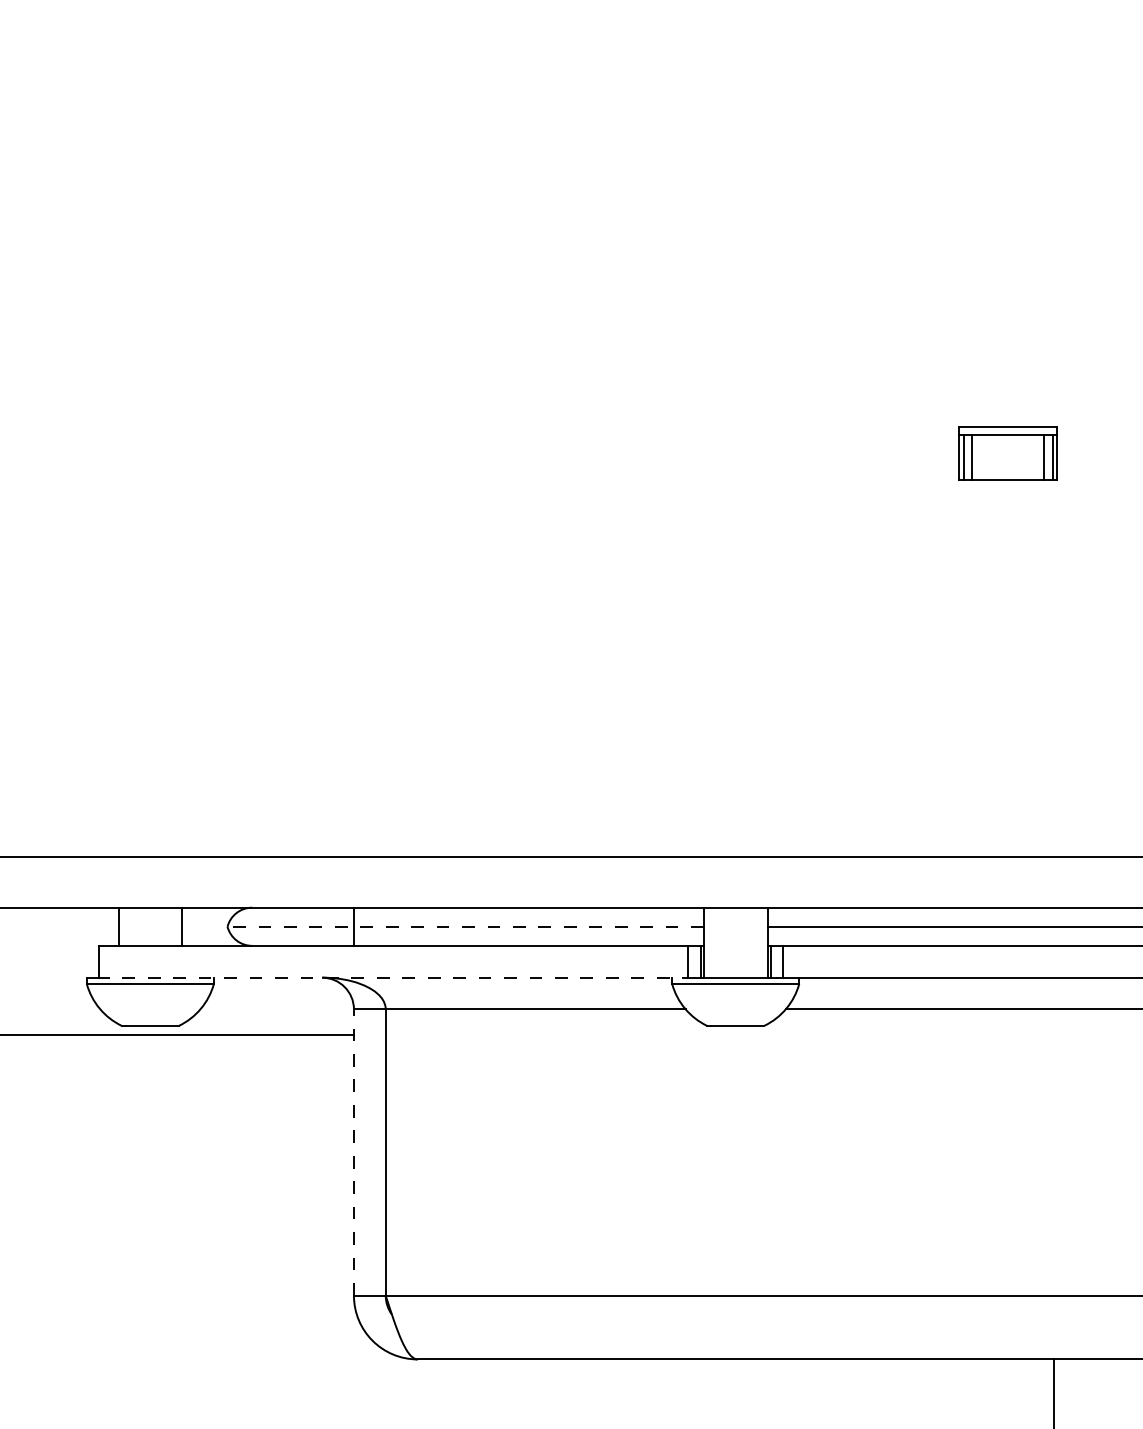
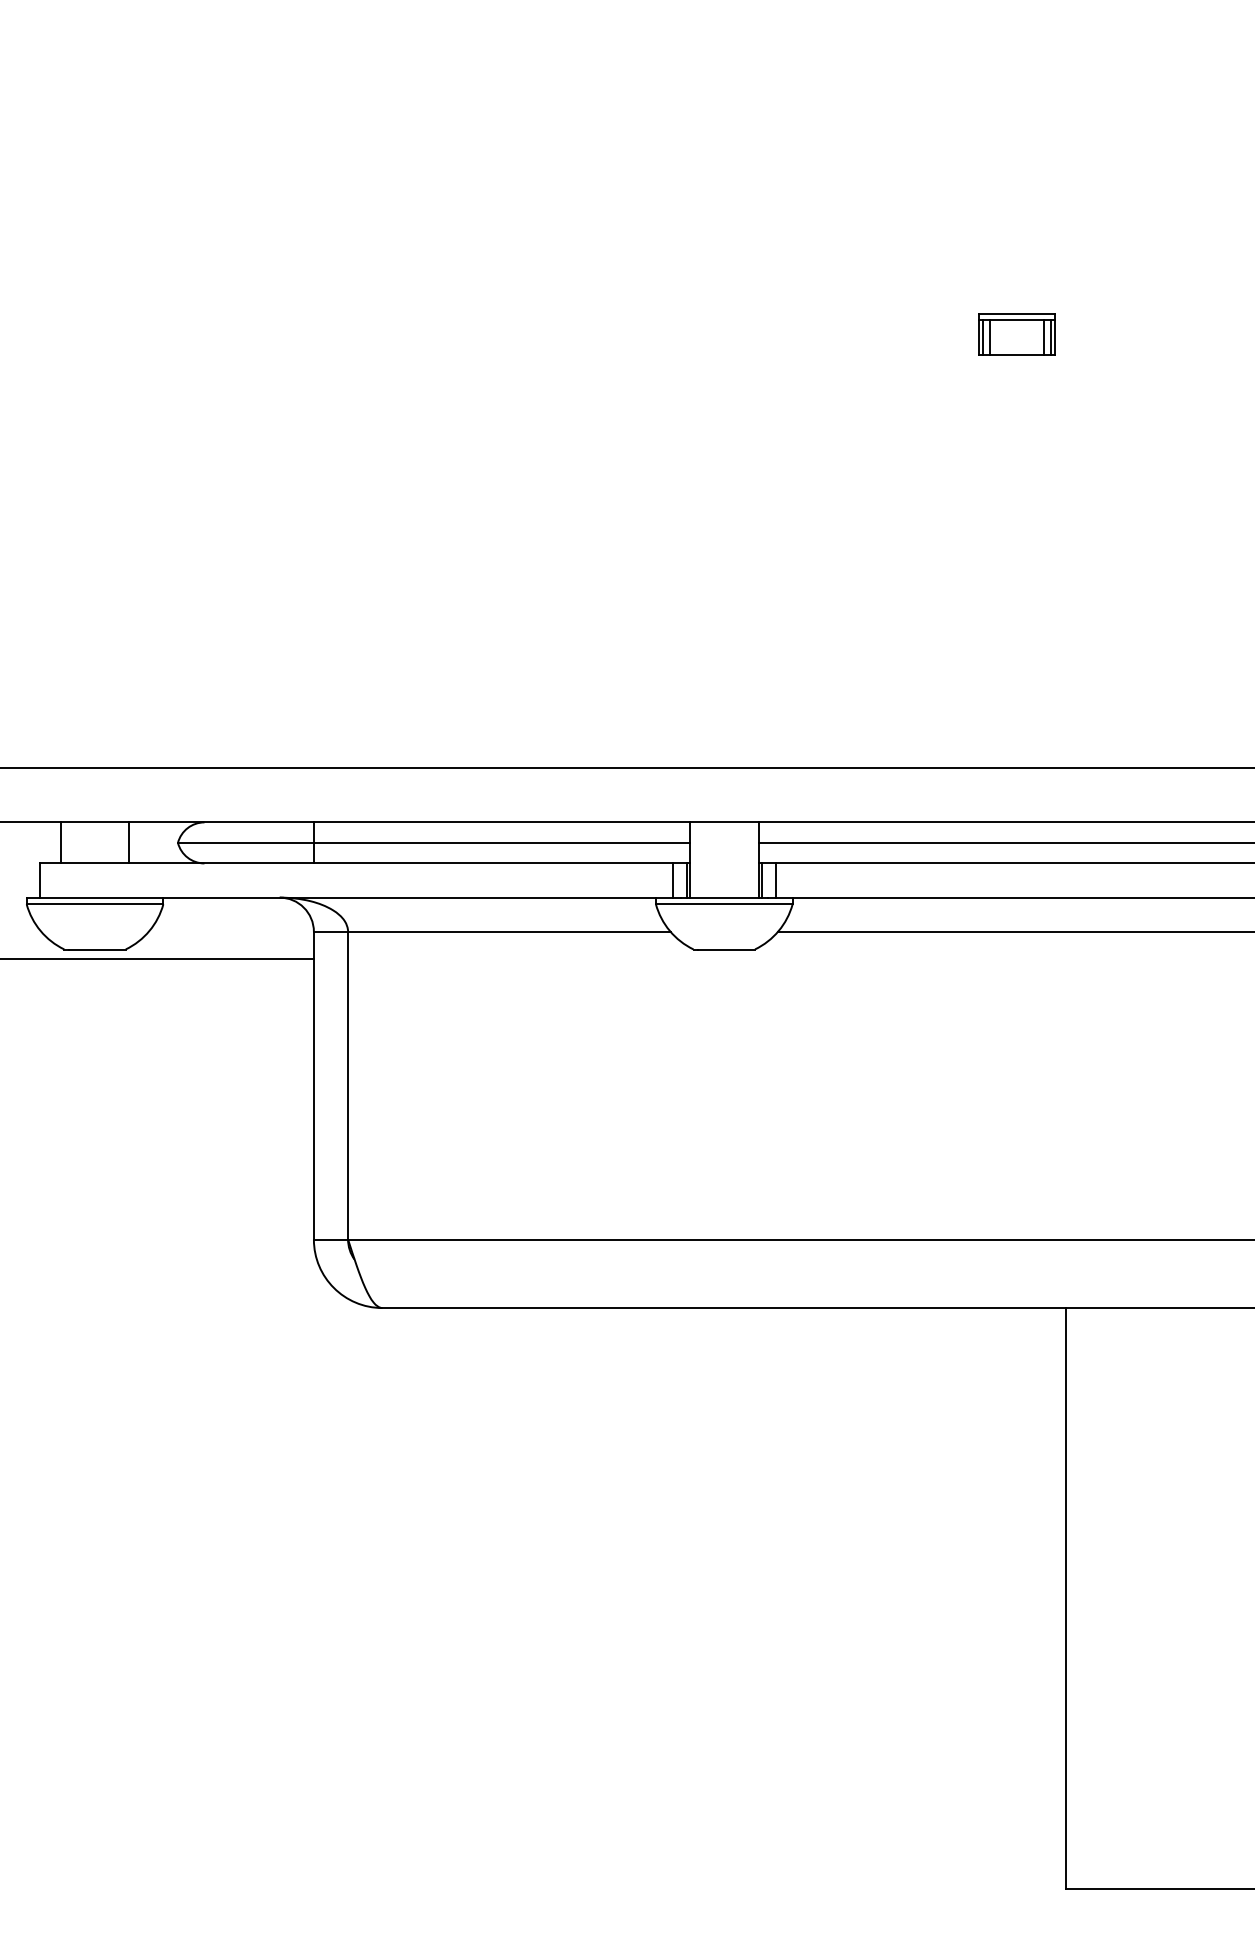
part: (1007, 453) -> (1016, 334), size x0.71
line: (465, 926) -> (433, 842), dashed -> solid
line: (396, 977) -> (359, 897), dashed -> solid
line: (353, 1152) -> (313, 1085), dashed -> solid

